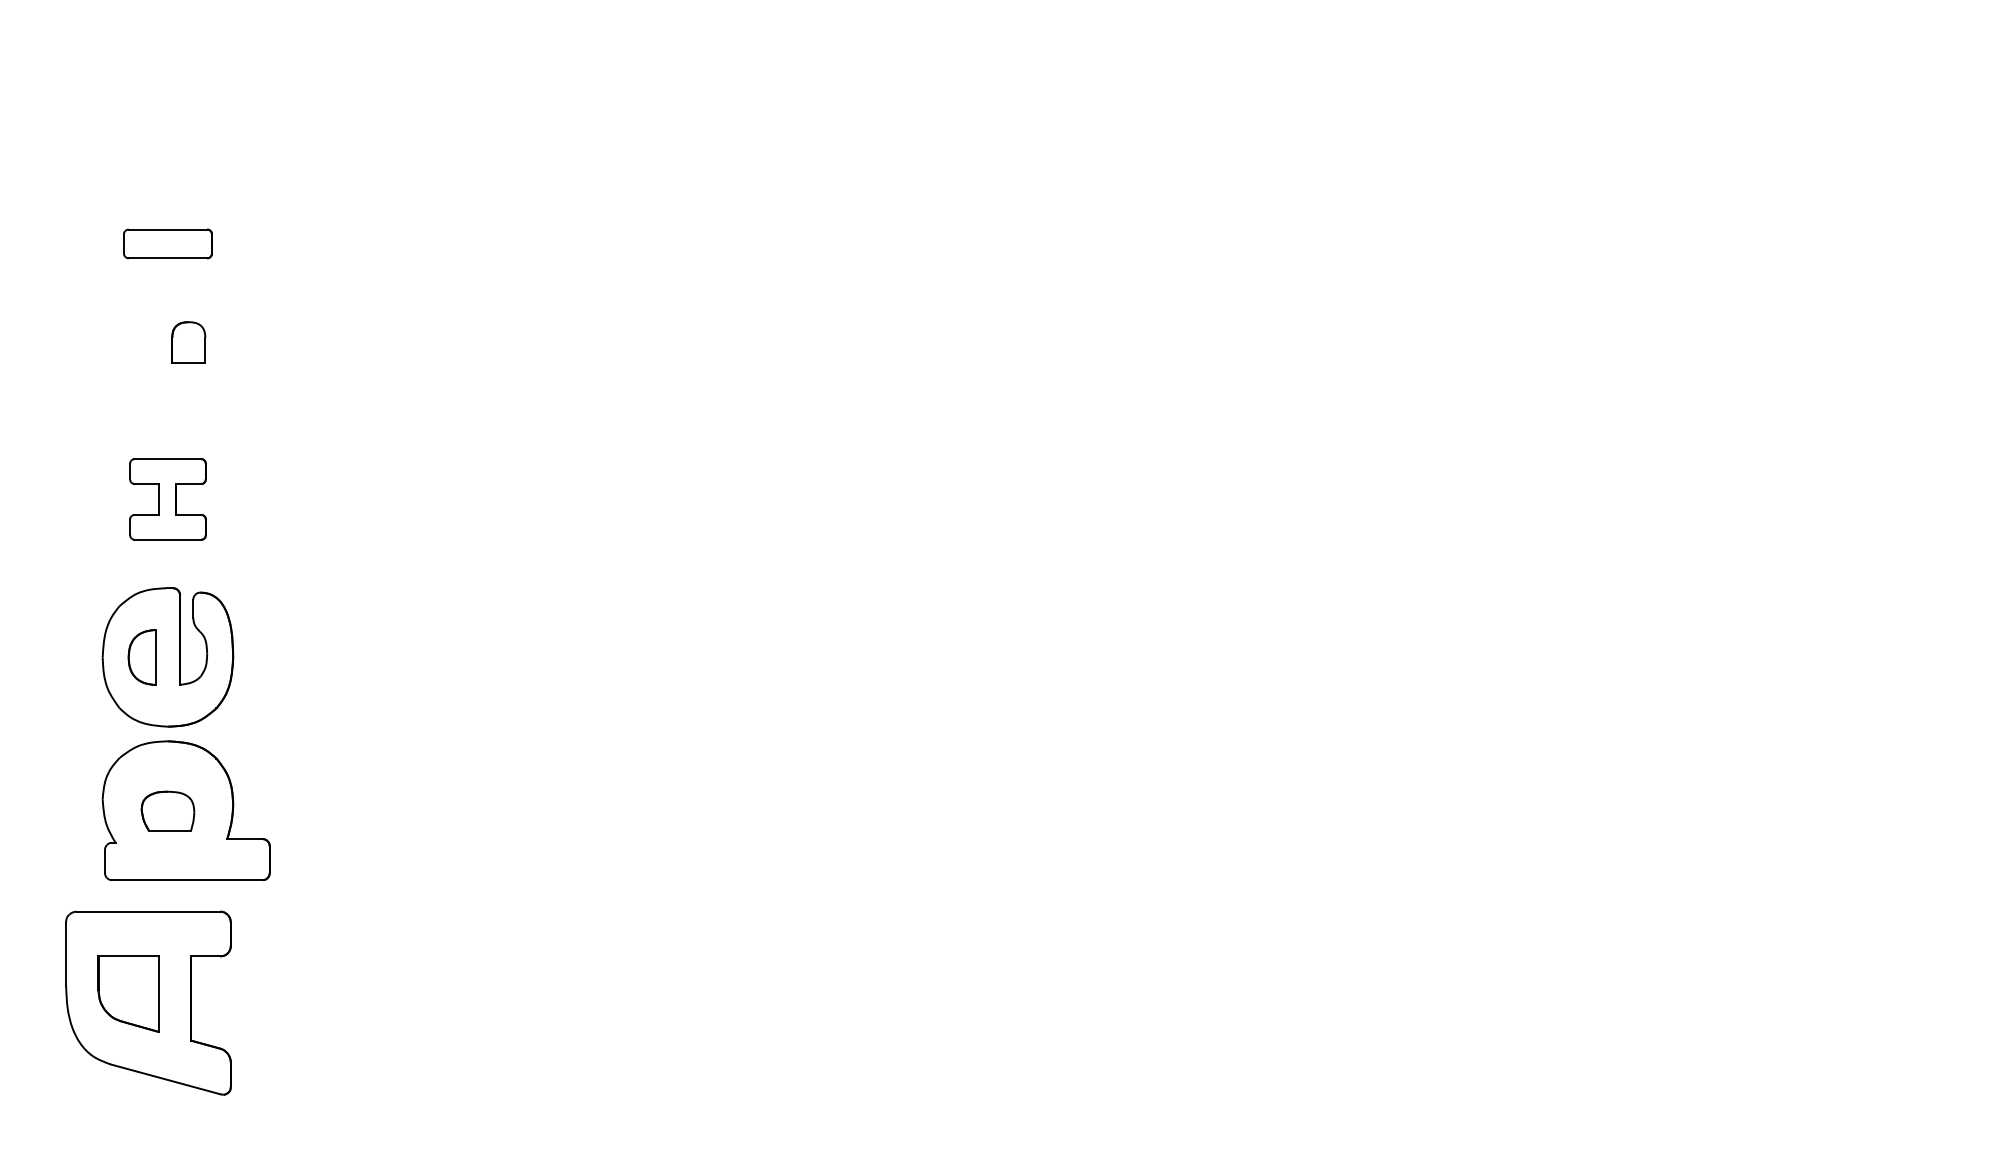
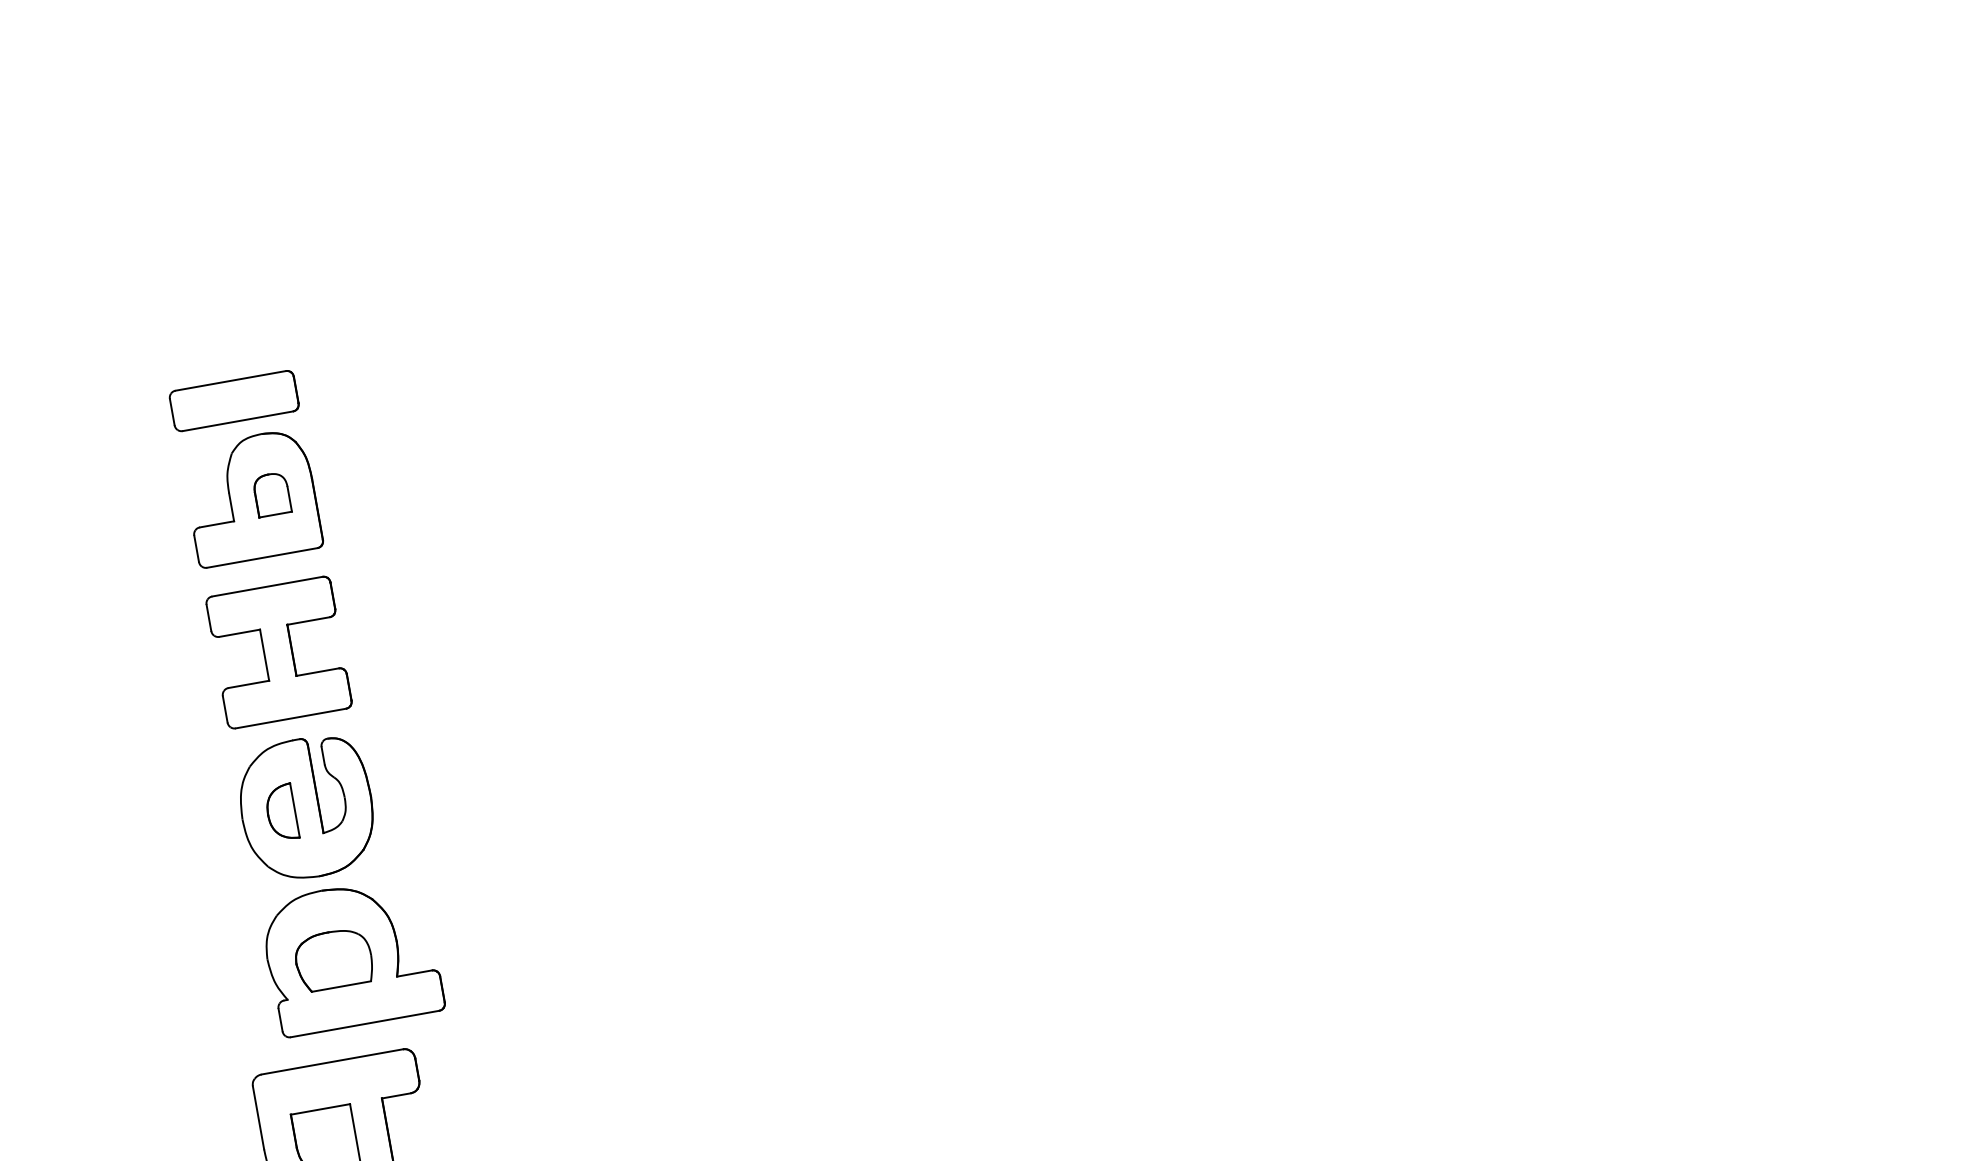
part: (167, 243) -> (233, 400), size x1.43
part: (167, 342) -> (251, 498), added
part: (167, 499) -> (278, 652), size x1.67
part: (167, 810) -> (333, 958), size x1.43

